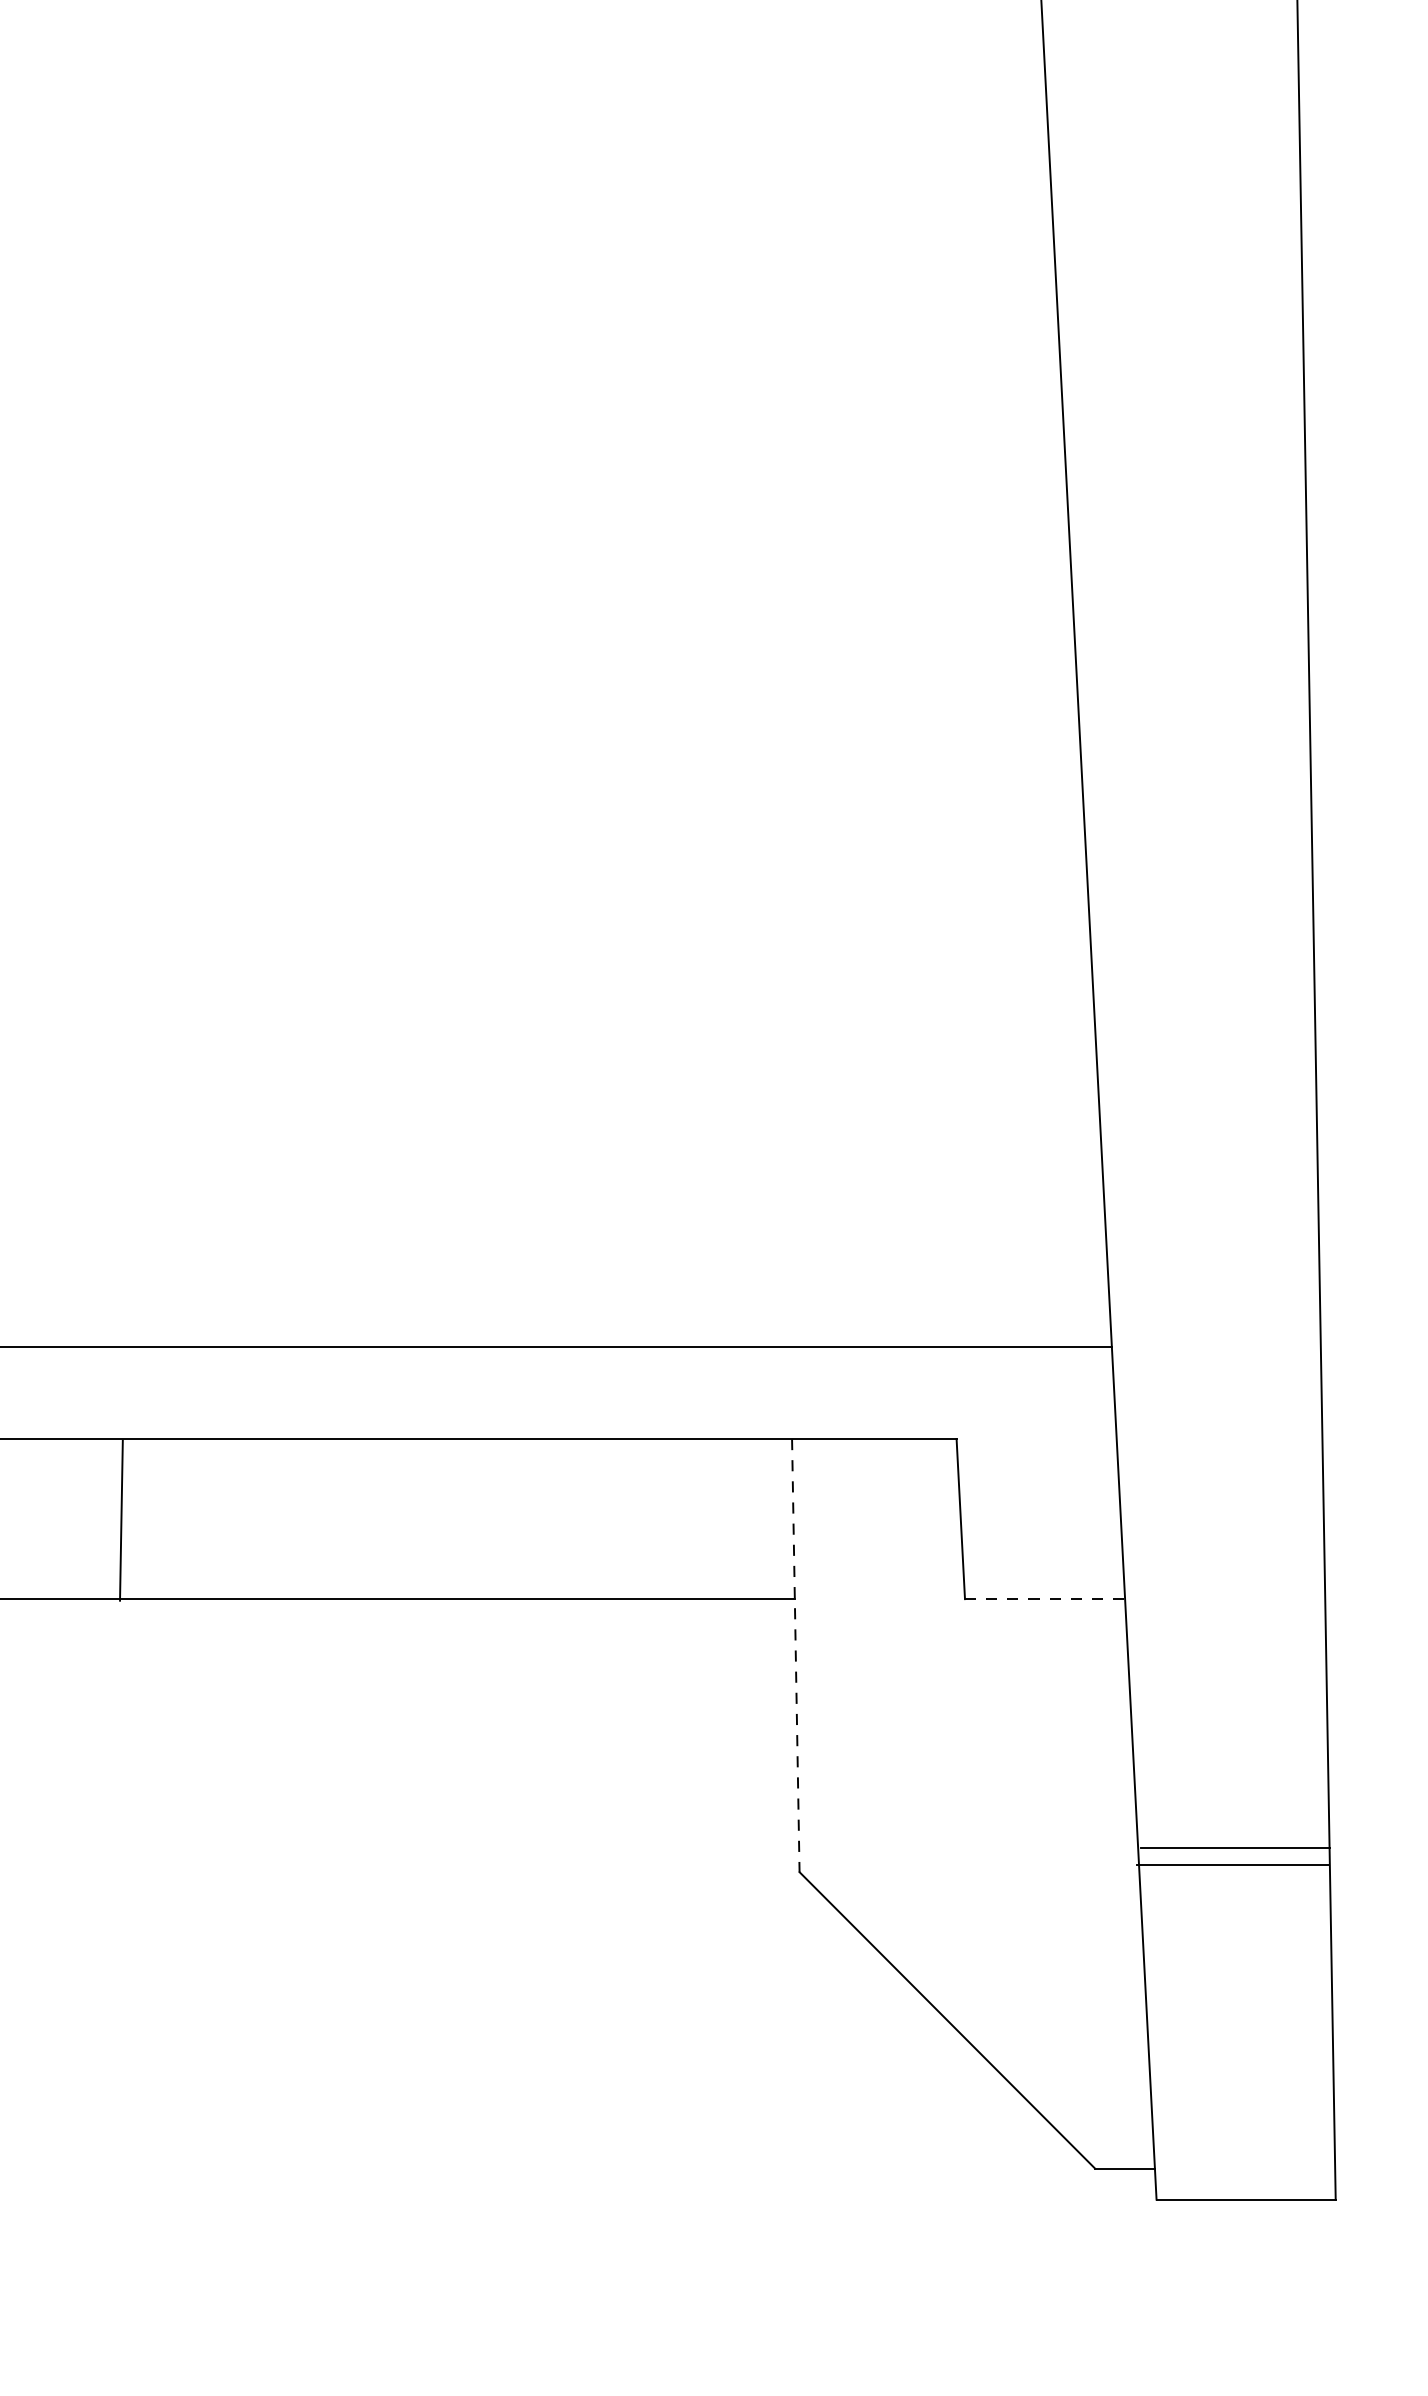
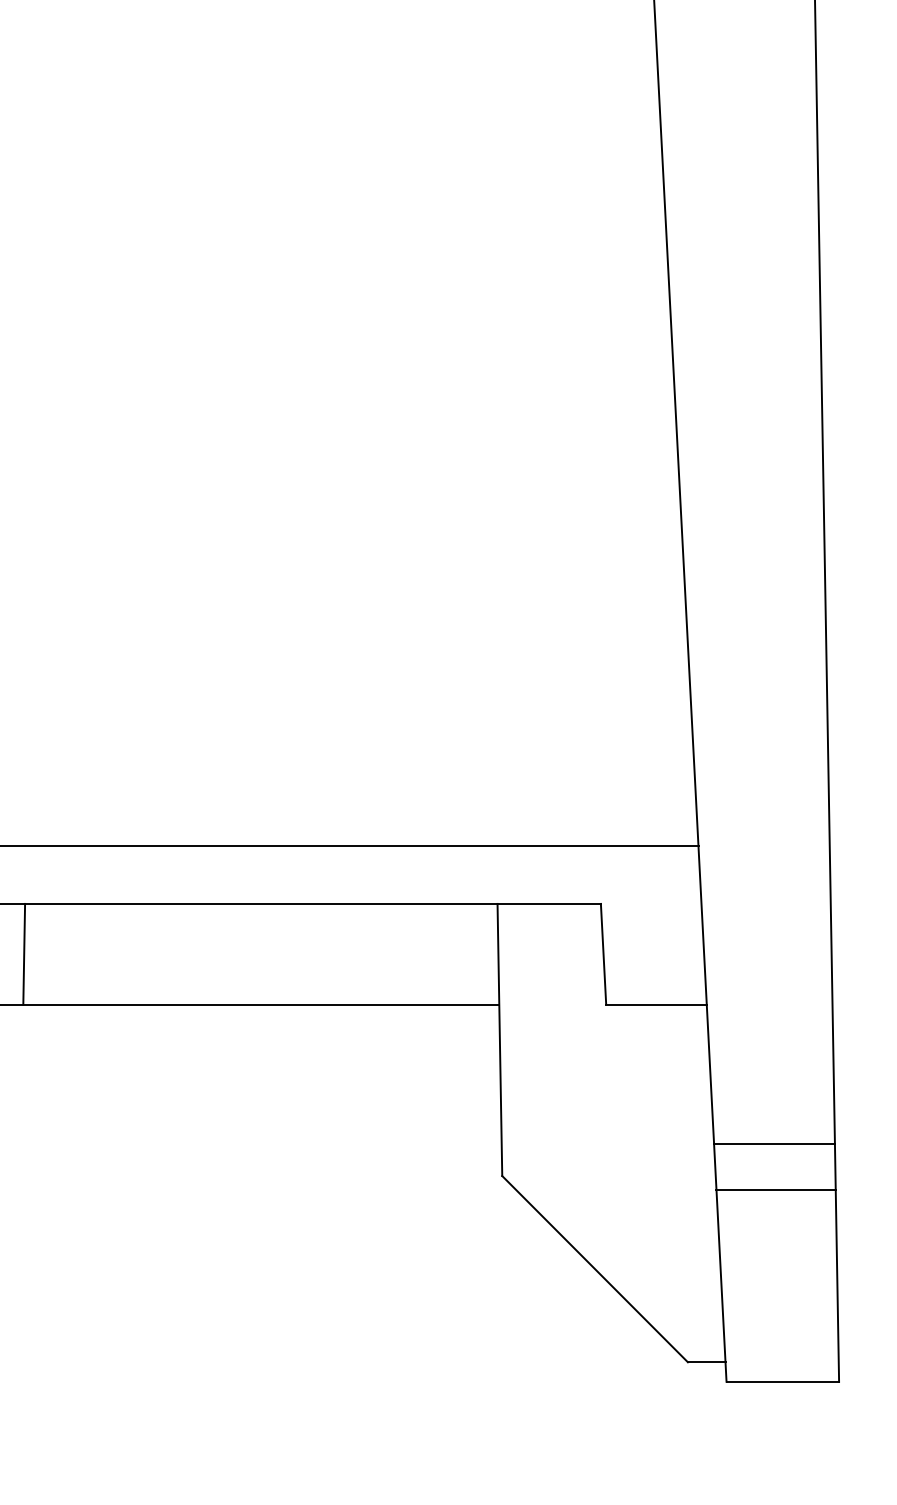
line: (121, 1519) -> (24, 953), moved
line: (1045, 1599) -> (656, 1004), dashed -> solid
line: (795, 1656) -> (499, 1040), dashed -> solid
line: (1234, 1847) -> (775, 1189), moved
line: (1232, 1864) -> (774, 1143), moved

